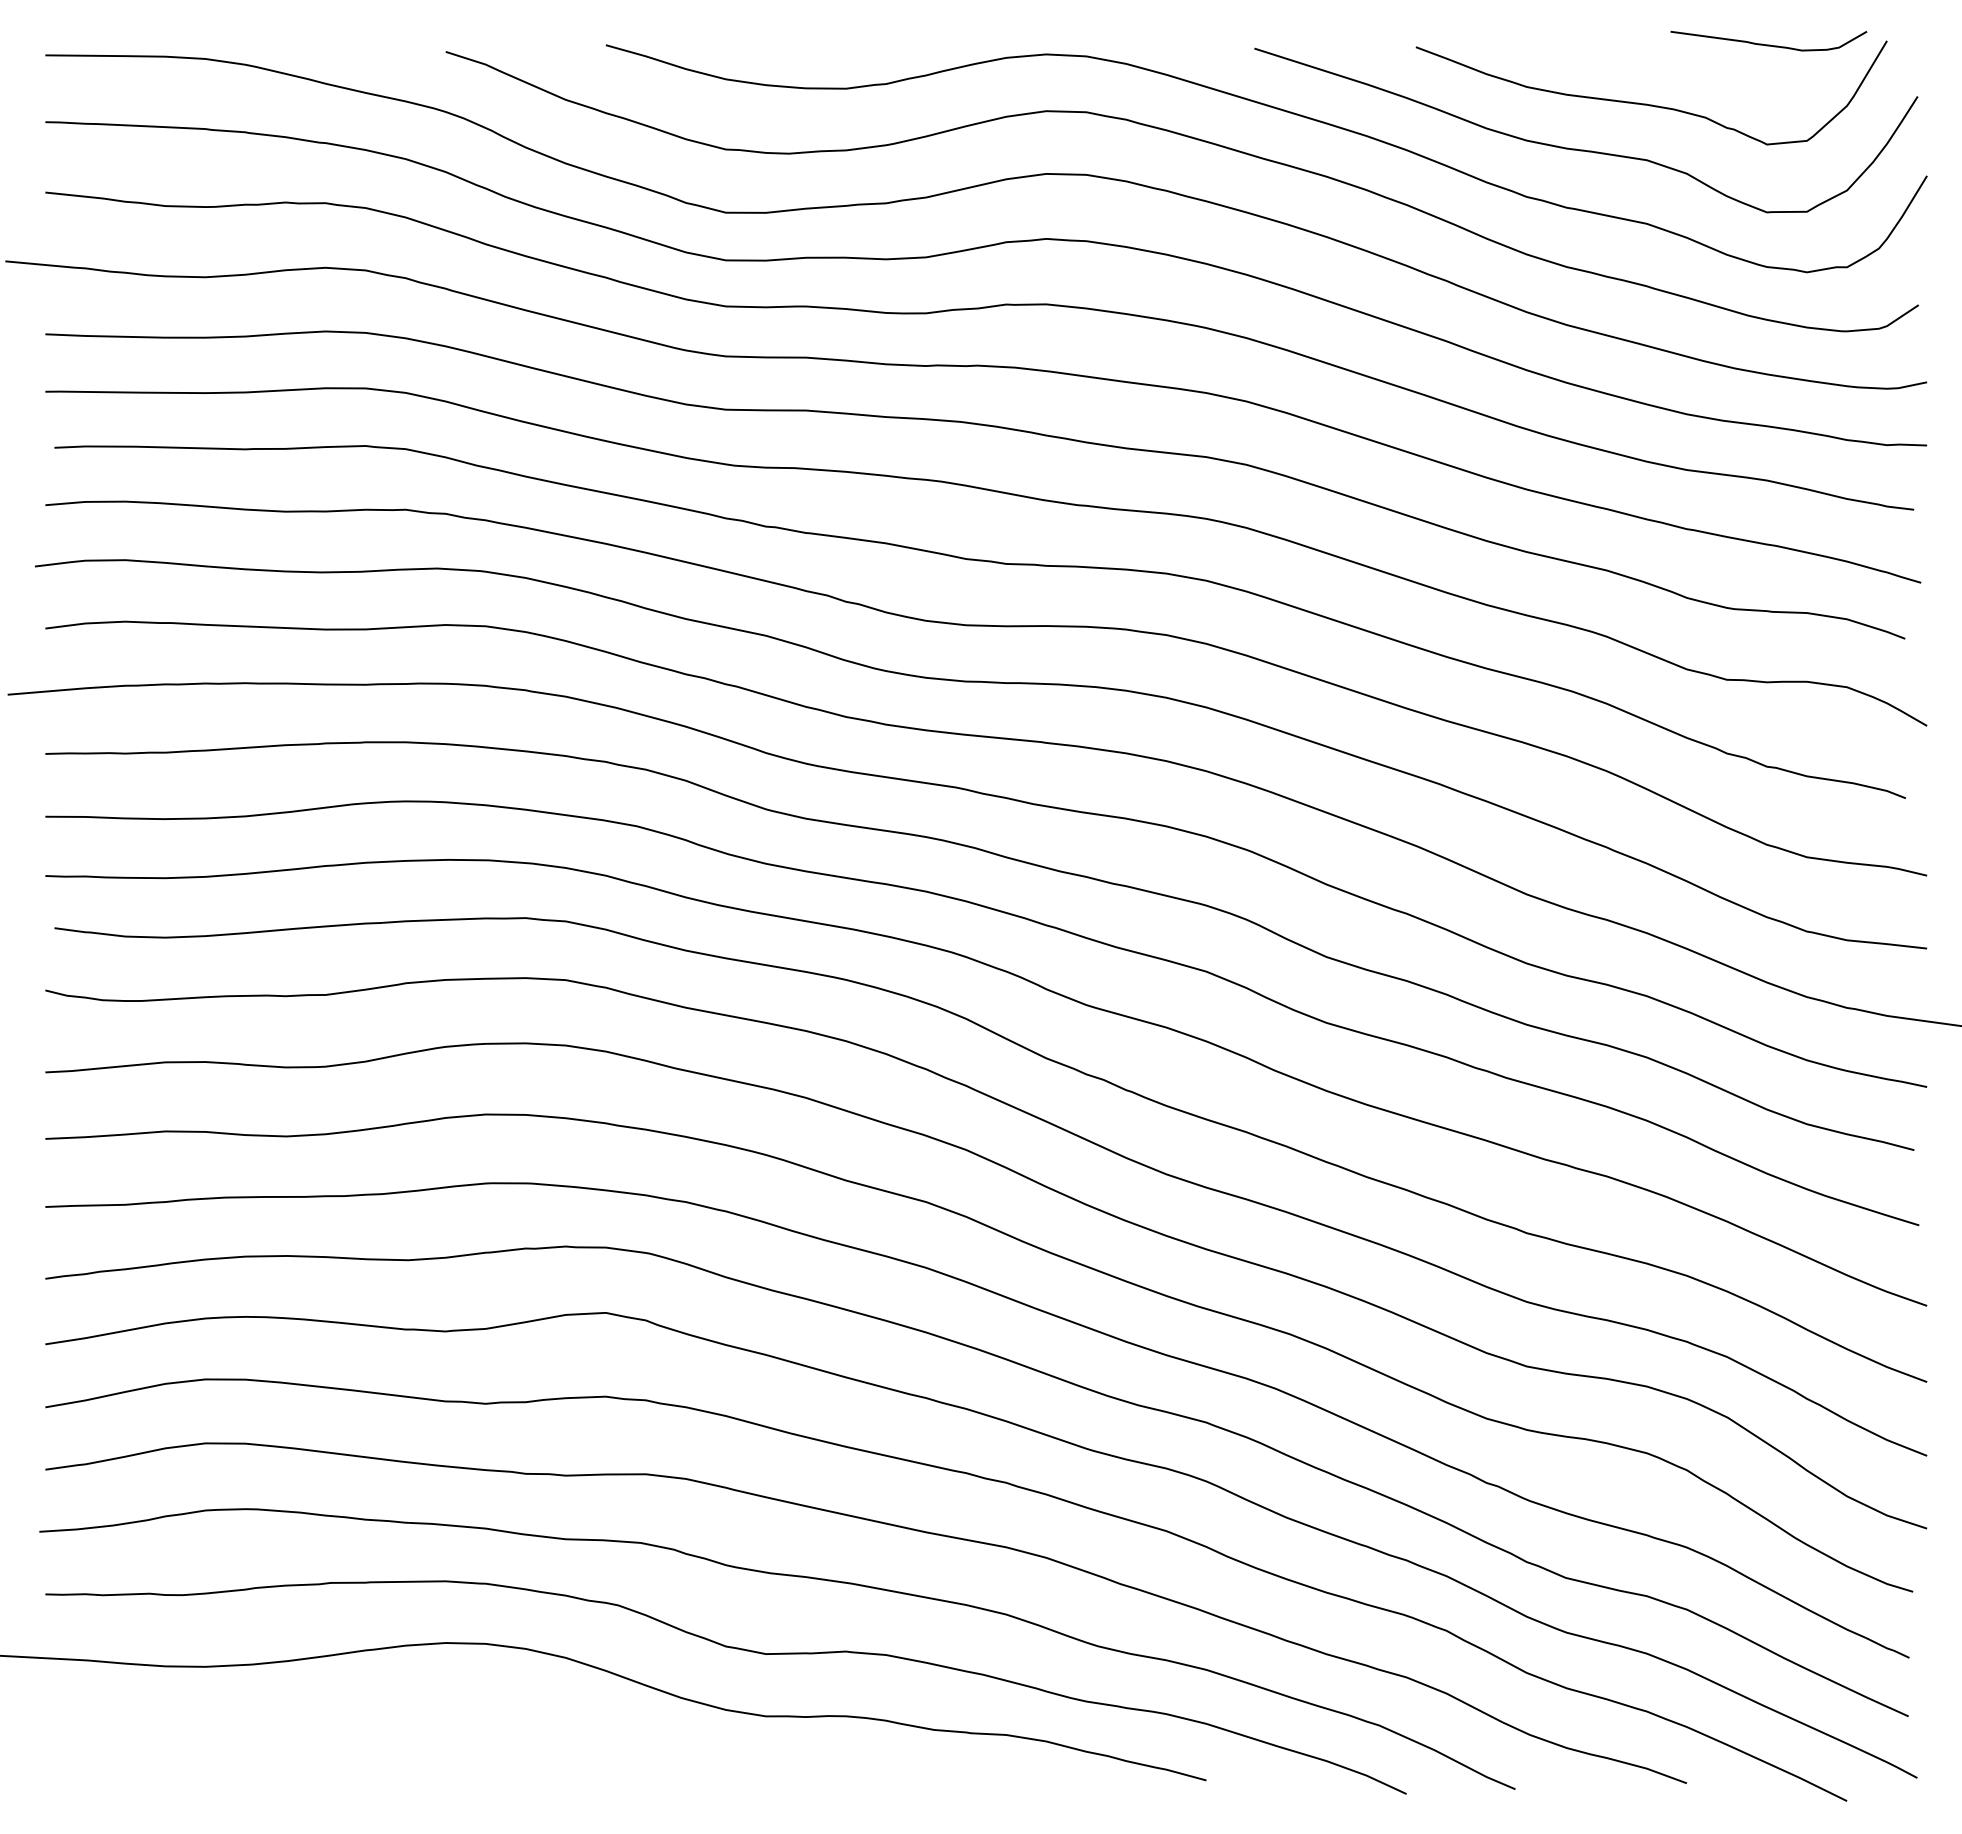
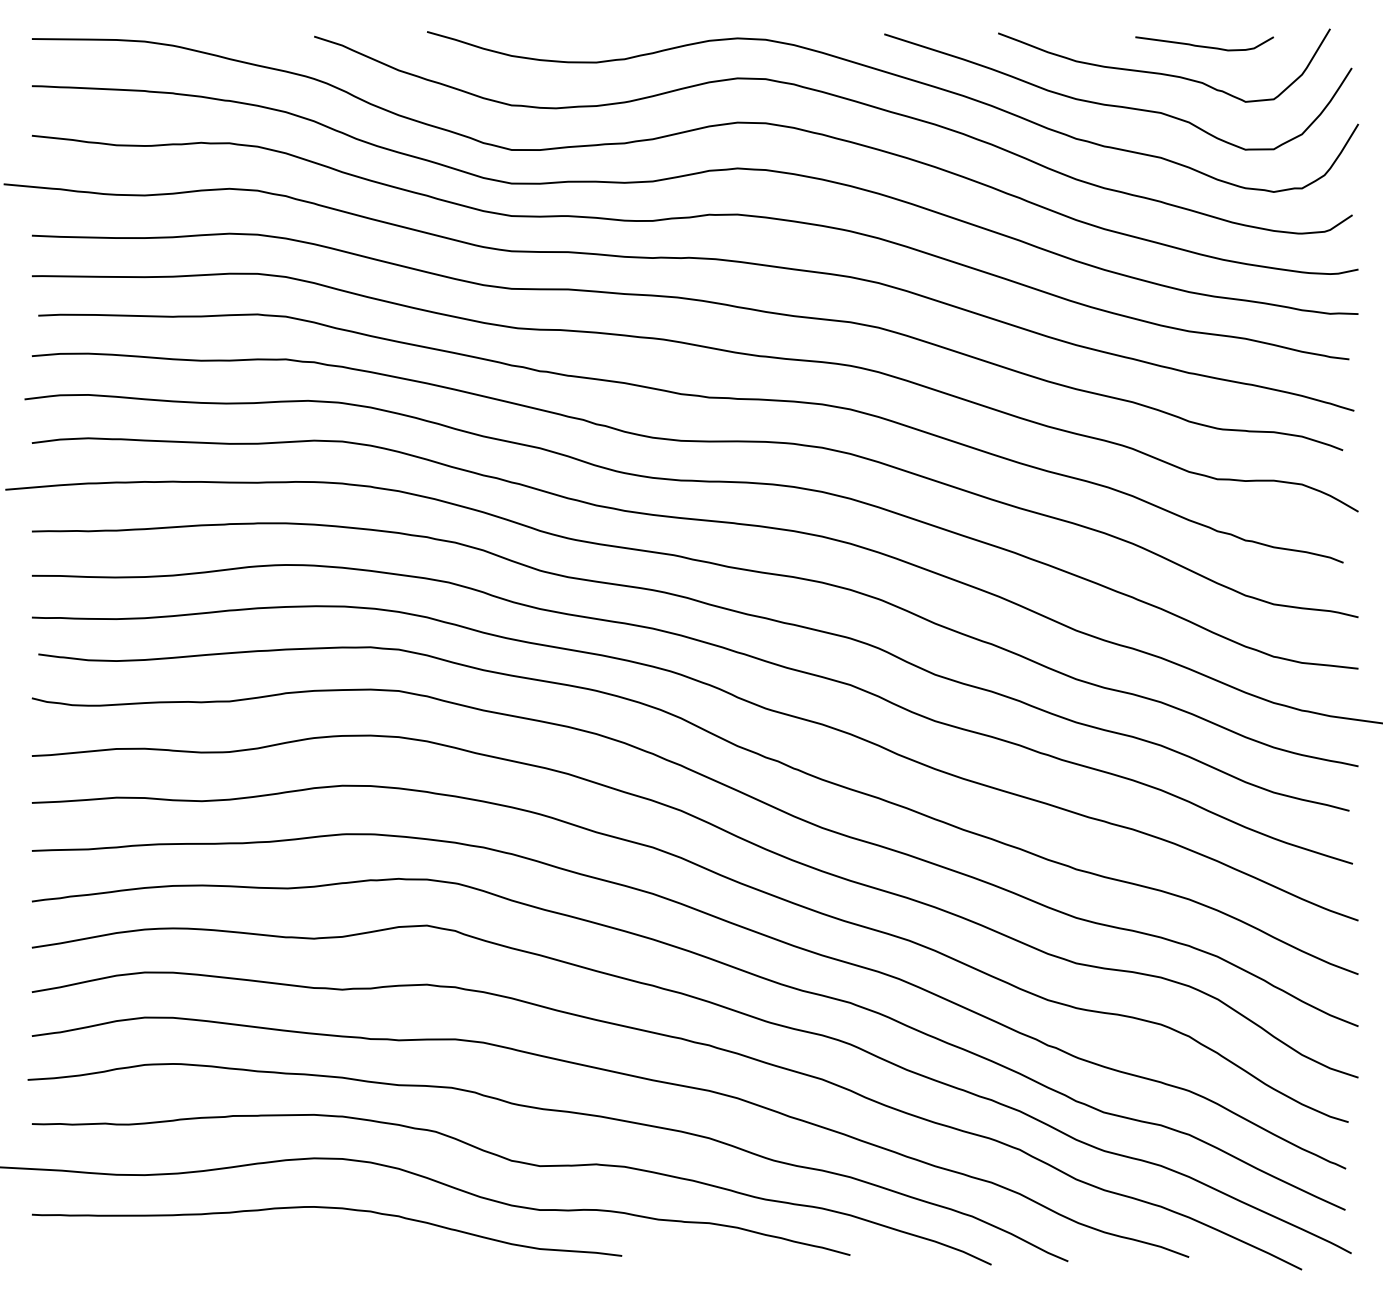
curve: (1768, 44) -> (1204, 46), moved
curve: (470, 1714) -> (331, 1208), added

